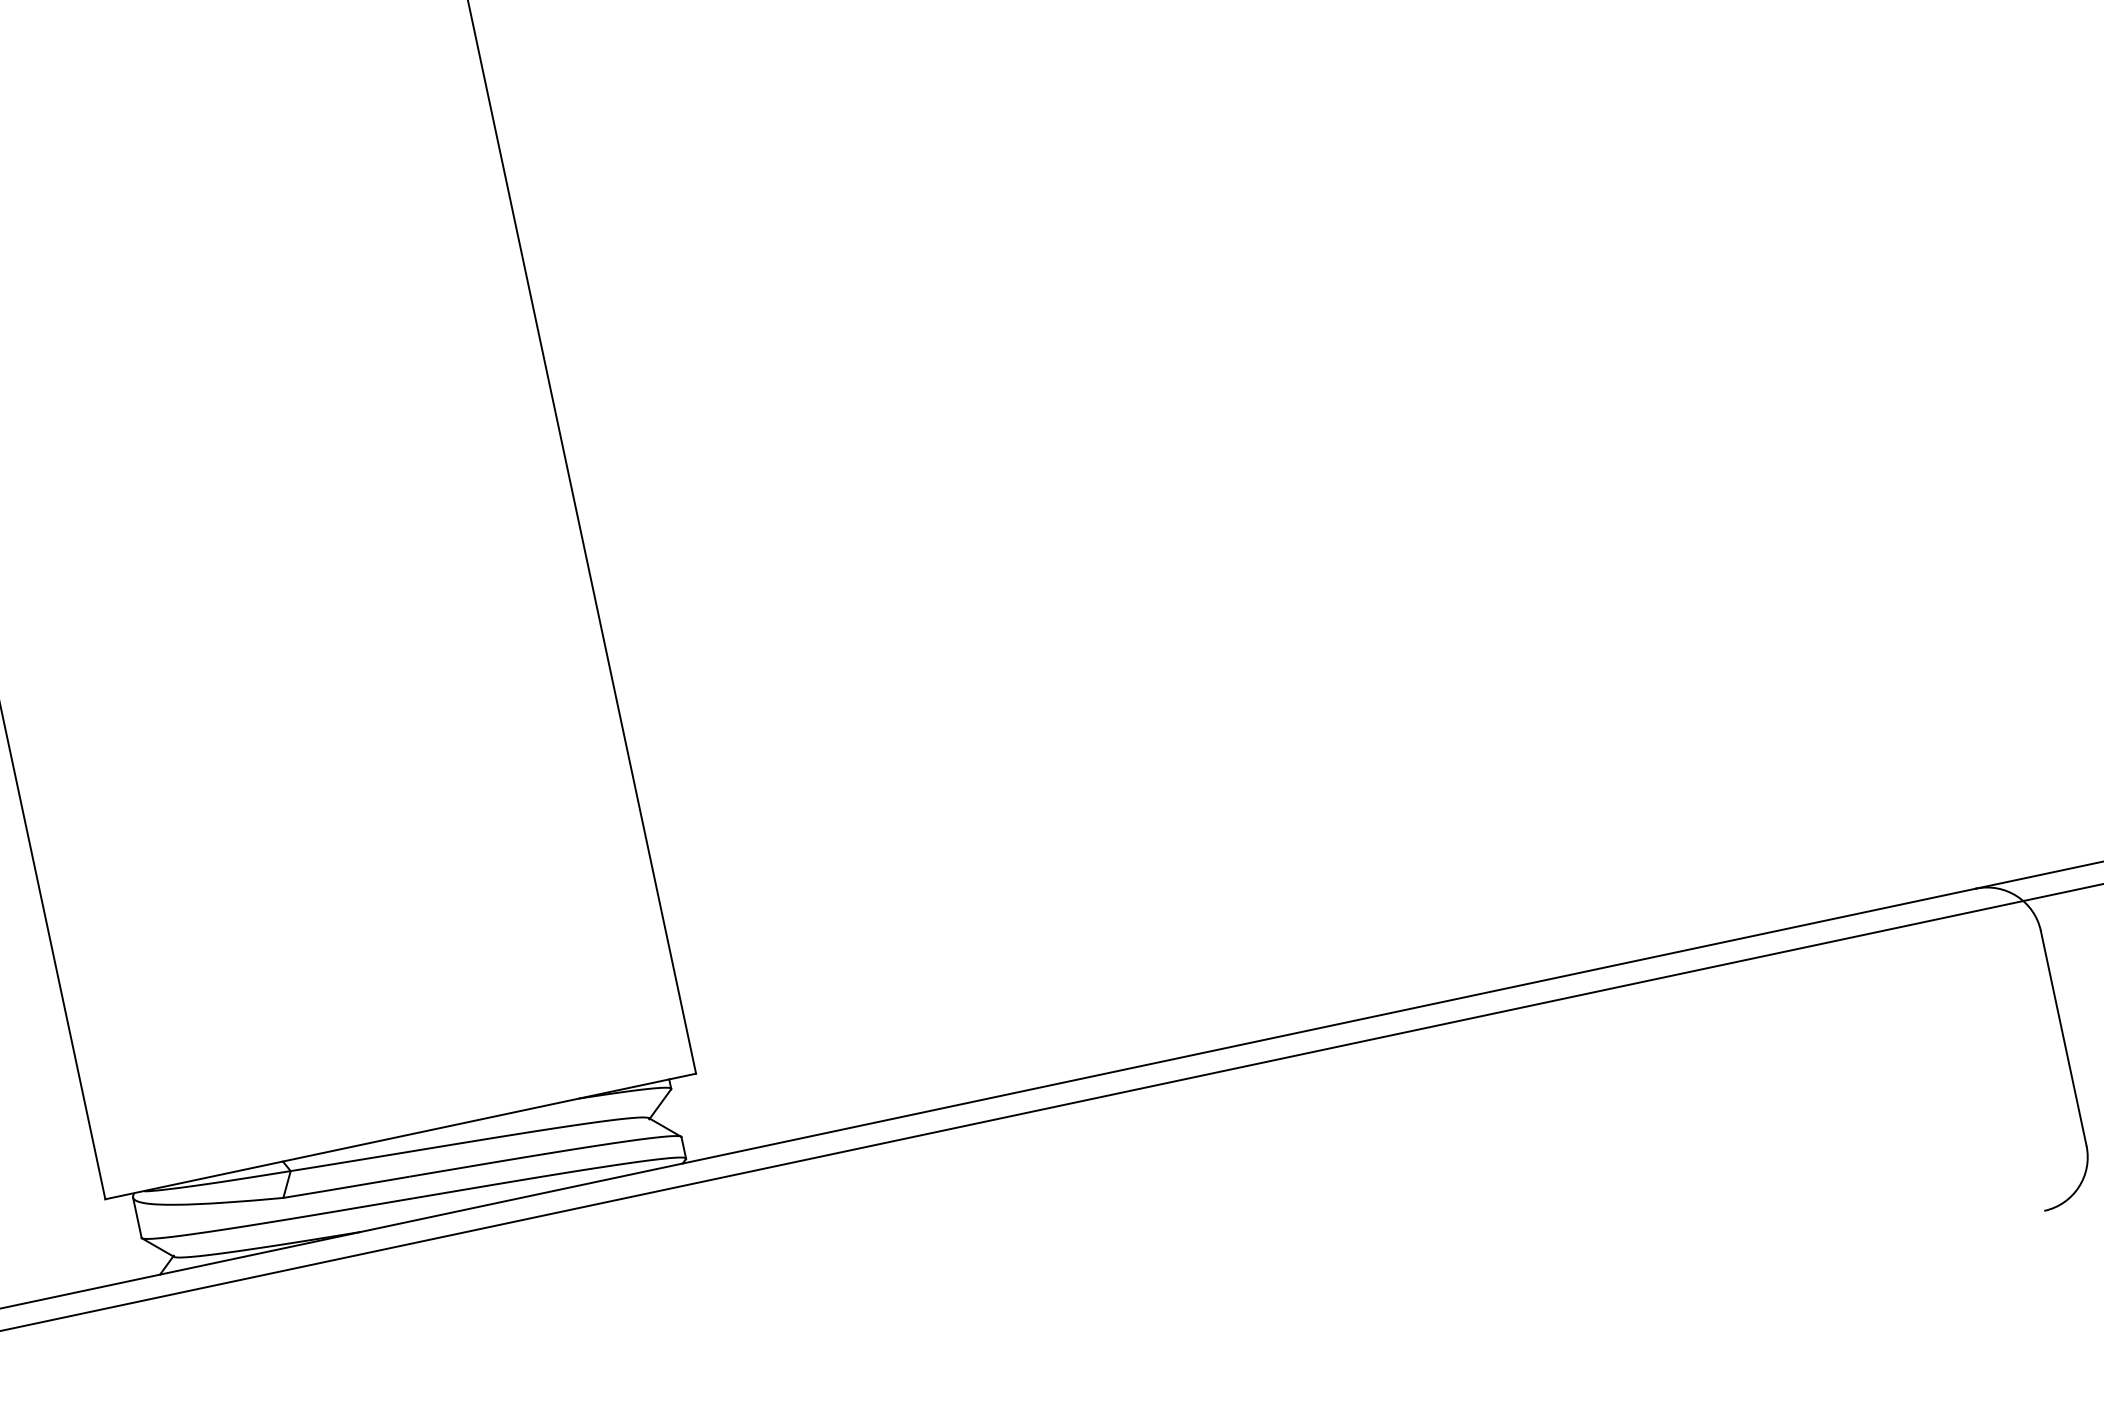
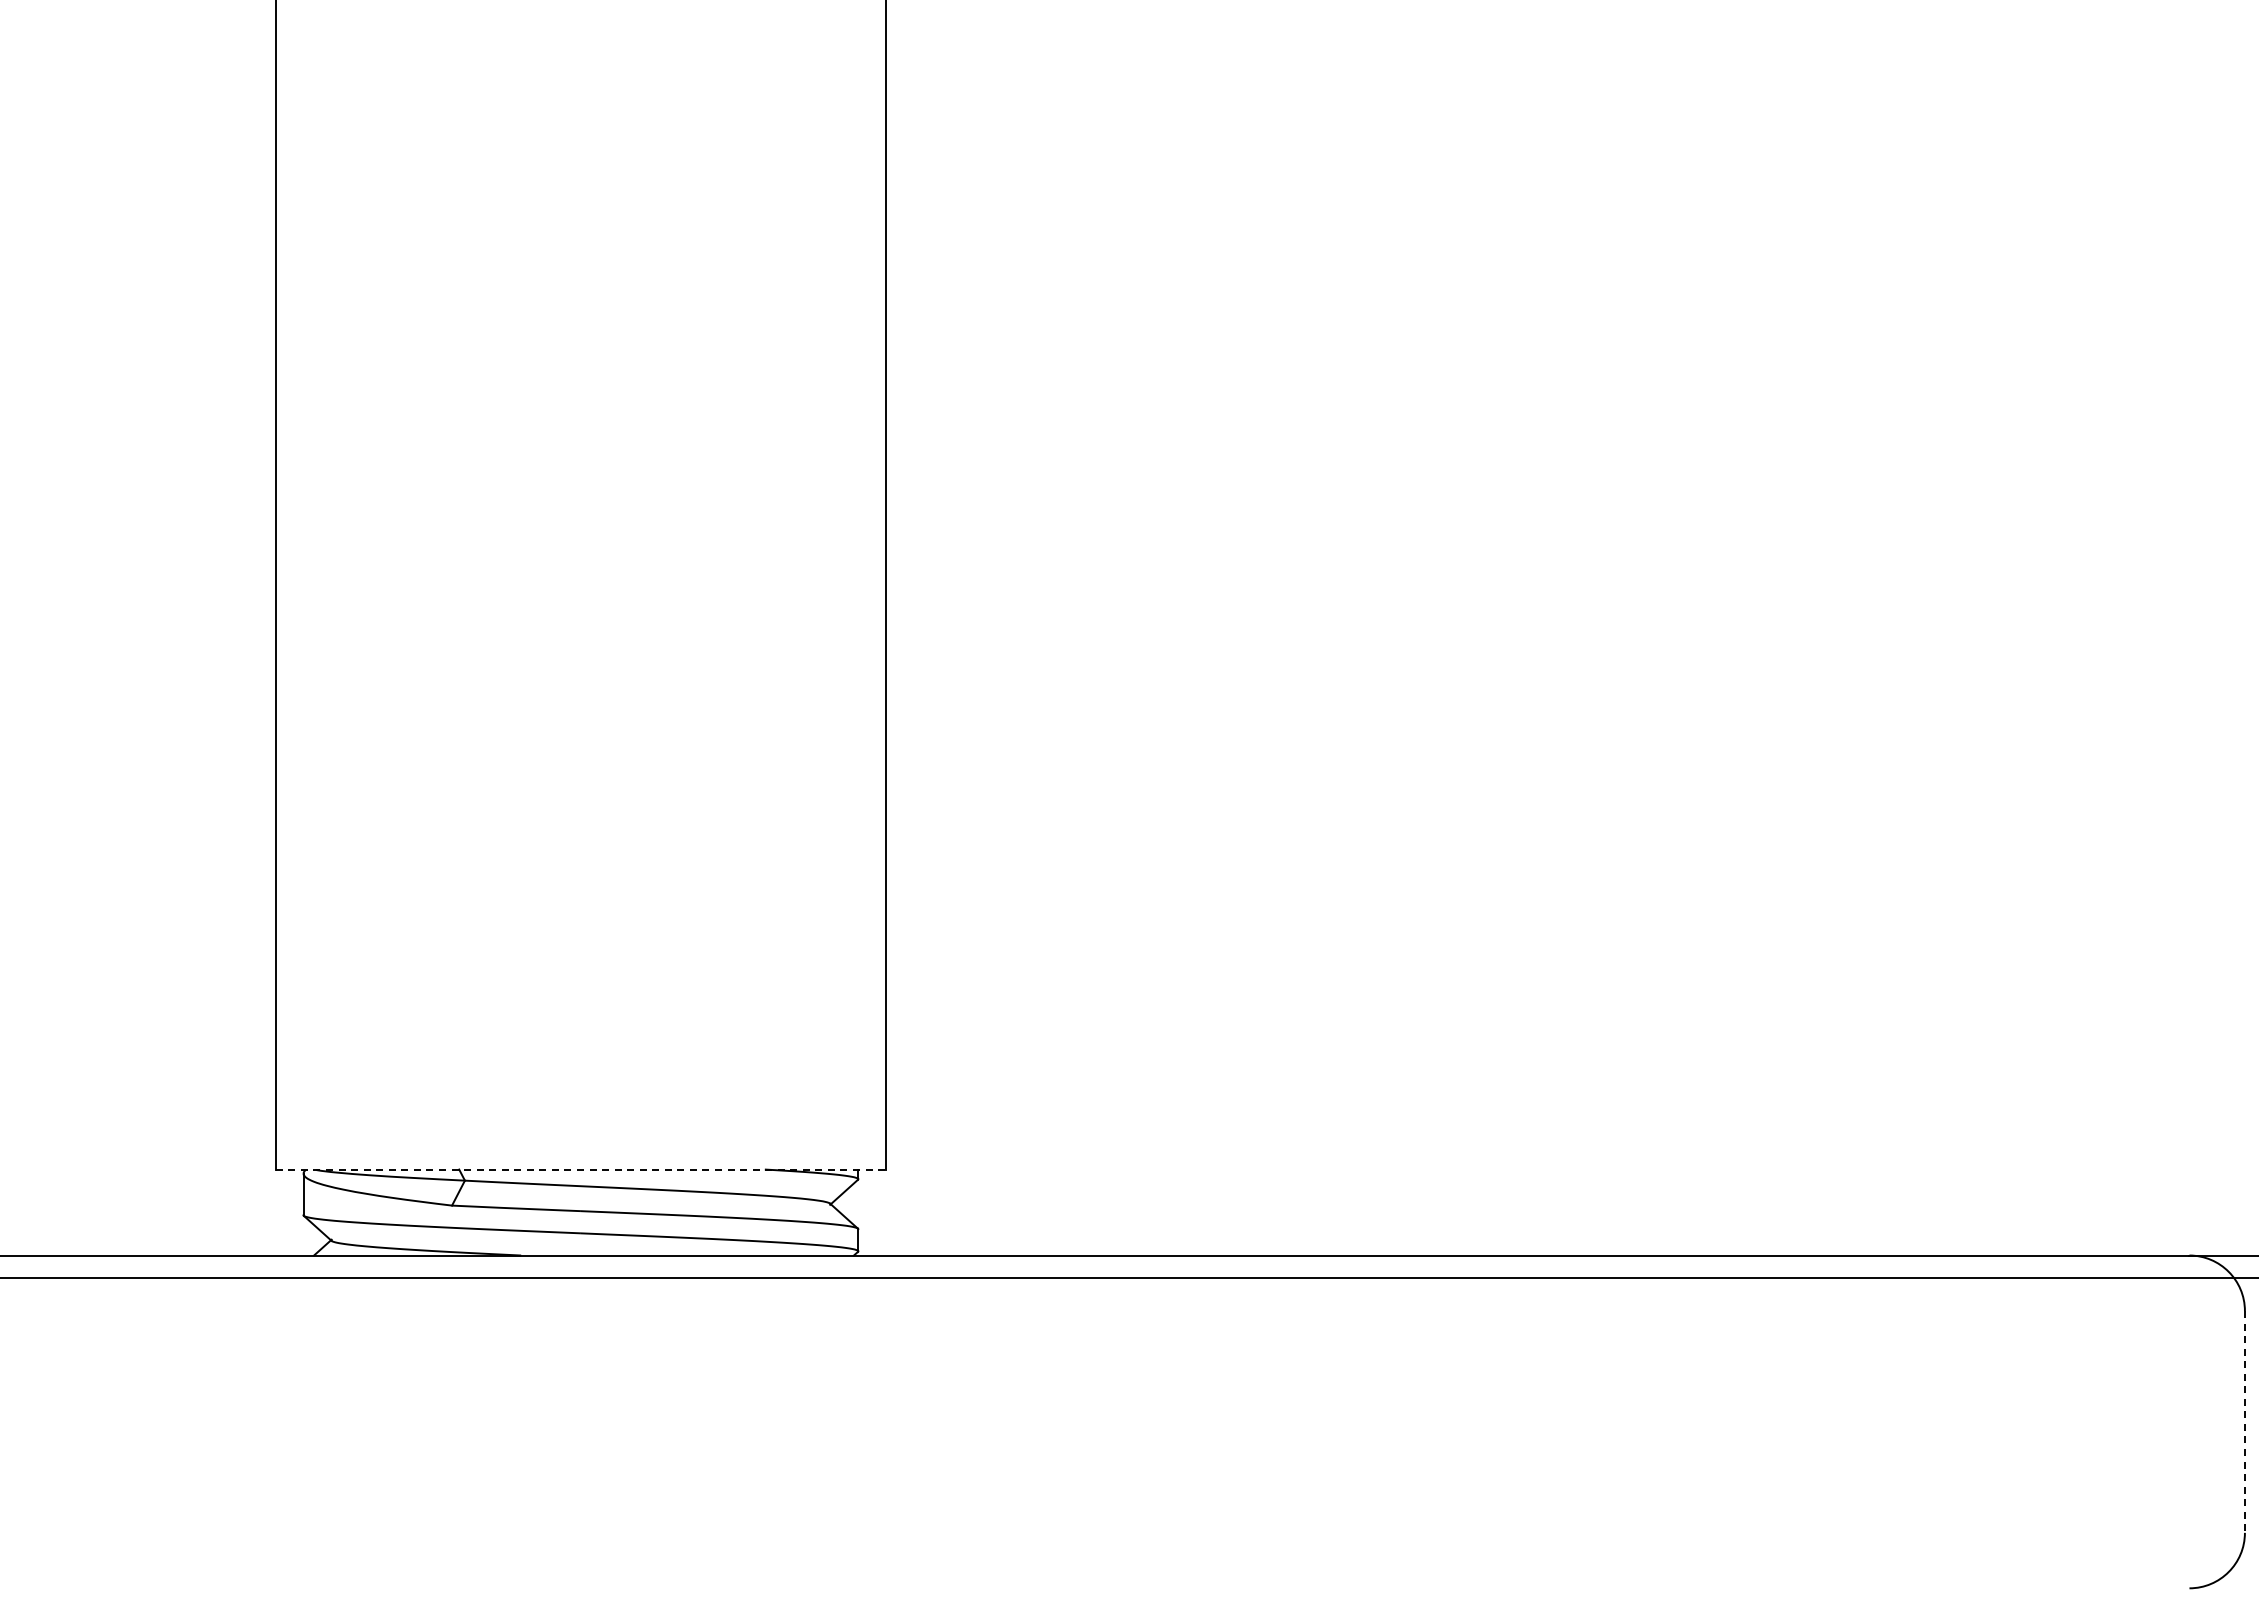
line: (2063, 1038) -> (2244, 1421), solid -> dashed
line: (401, 1136) -> (581, 1169), solid -> dashed

